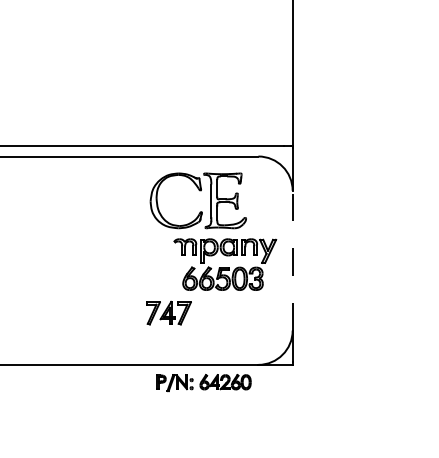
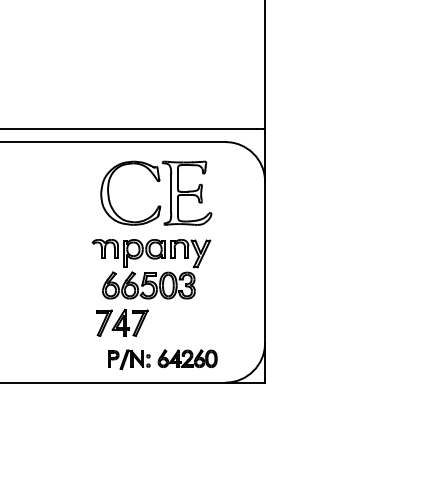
line: (292, 260) -> (264, 262), dashed -> solid
part: (225, 264) -> (151, 269), moved
part: (203, 383) -> (162, 360), moved

